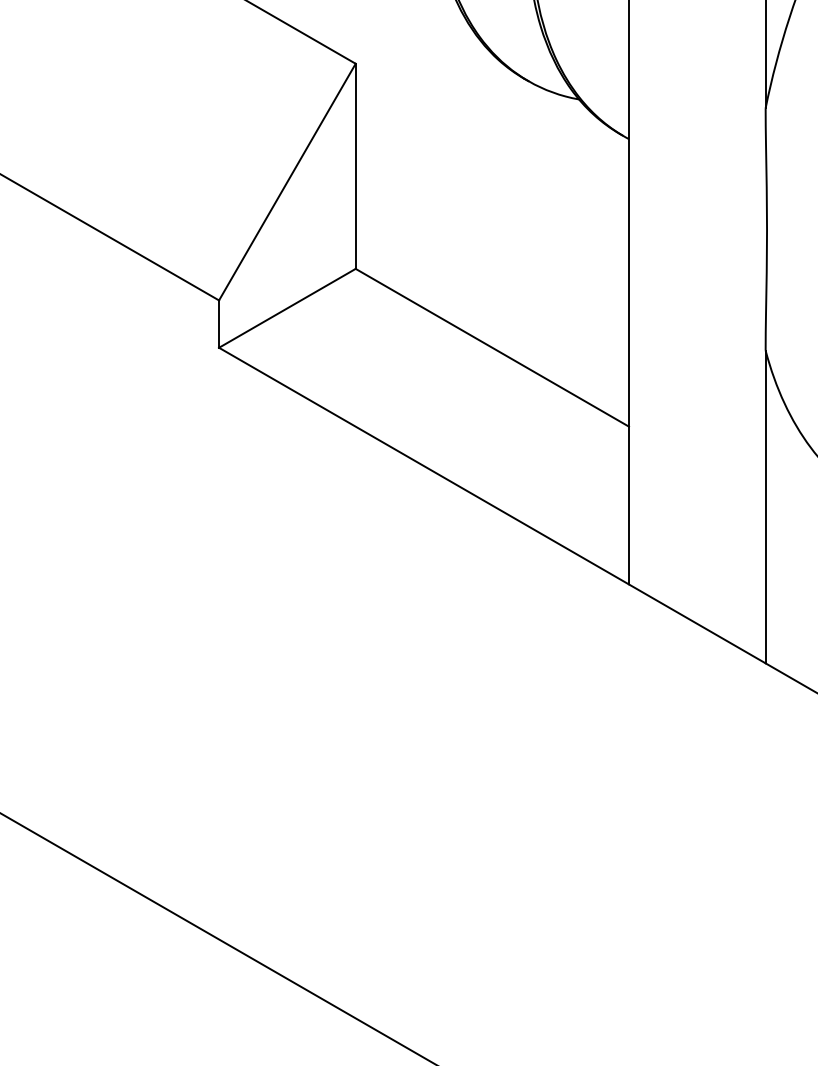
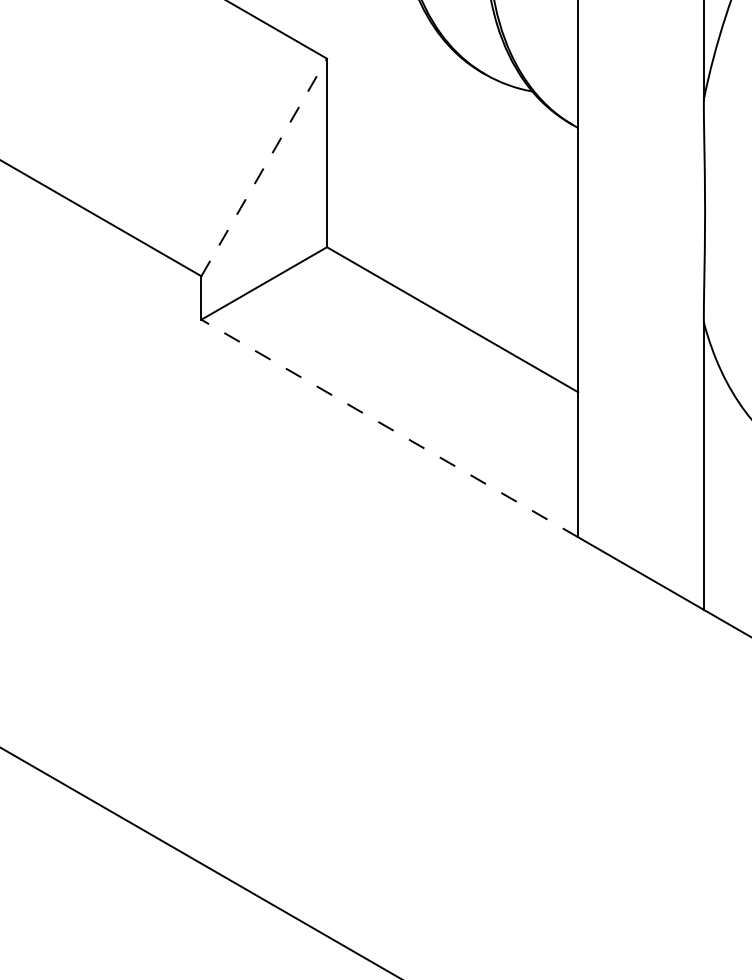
line: (287, 182) -> (264, 167), solid -> dashed
line: (423, 466) -> (389, 428), solid -> dashed

